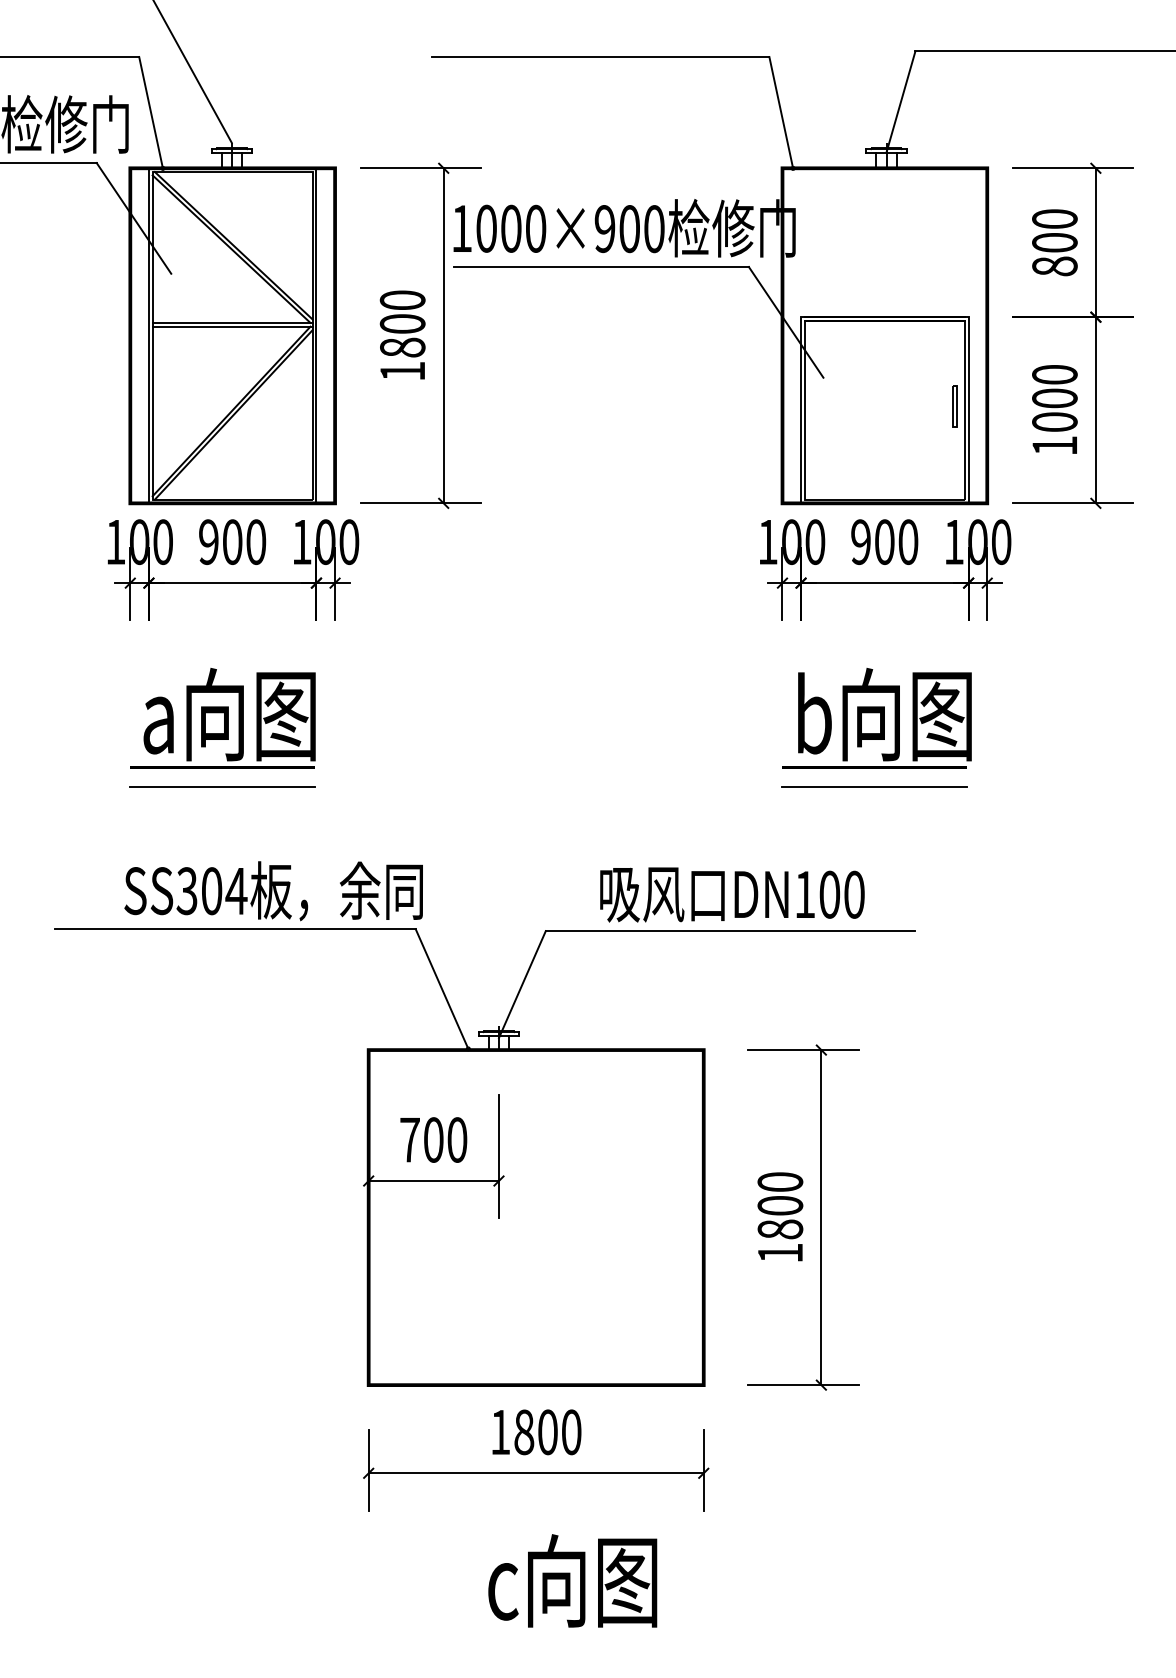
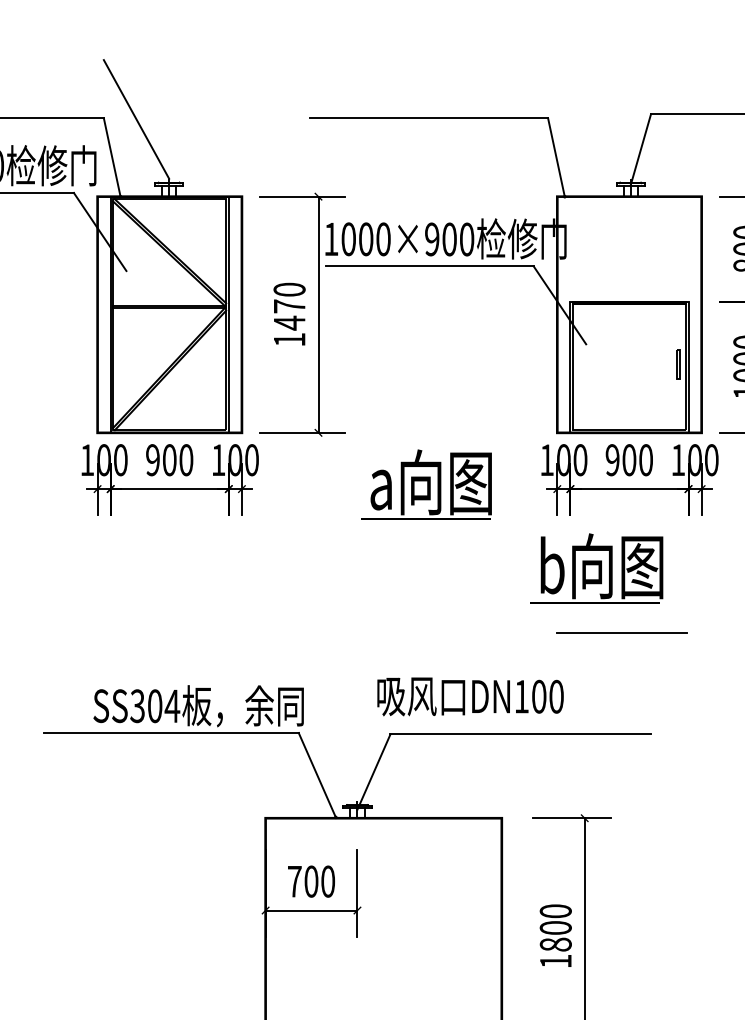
text: (402, 336) -> (289, 315), 1800 -> 1470
text: (222, 718) -> (426, 485), moved
text: (876, 718) -> (596, 569), moved
line: (222, 786) -> (162, 632), removed
text: (732, 894) -> (470, 696), moved

